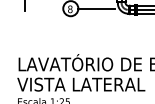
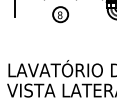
line: (96, 8) -> (86, 14), removed

